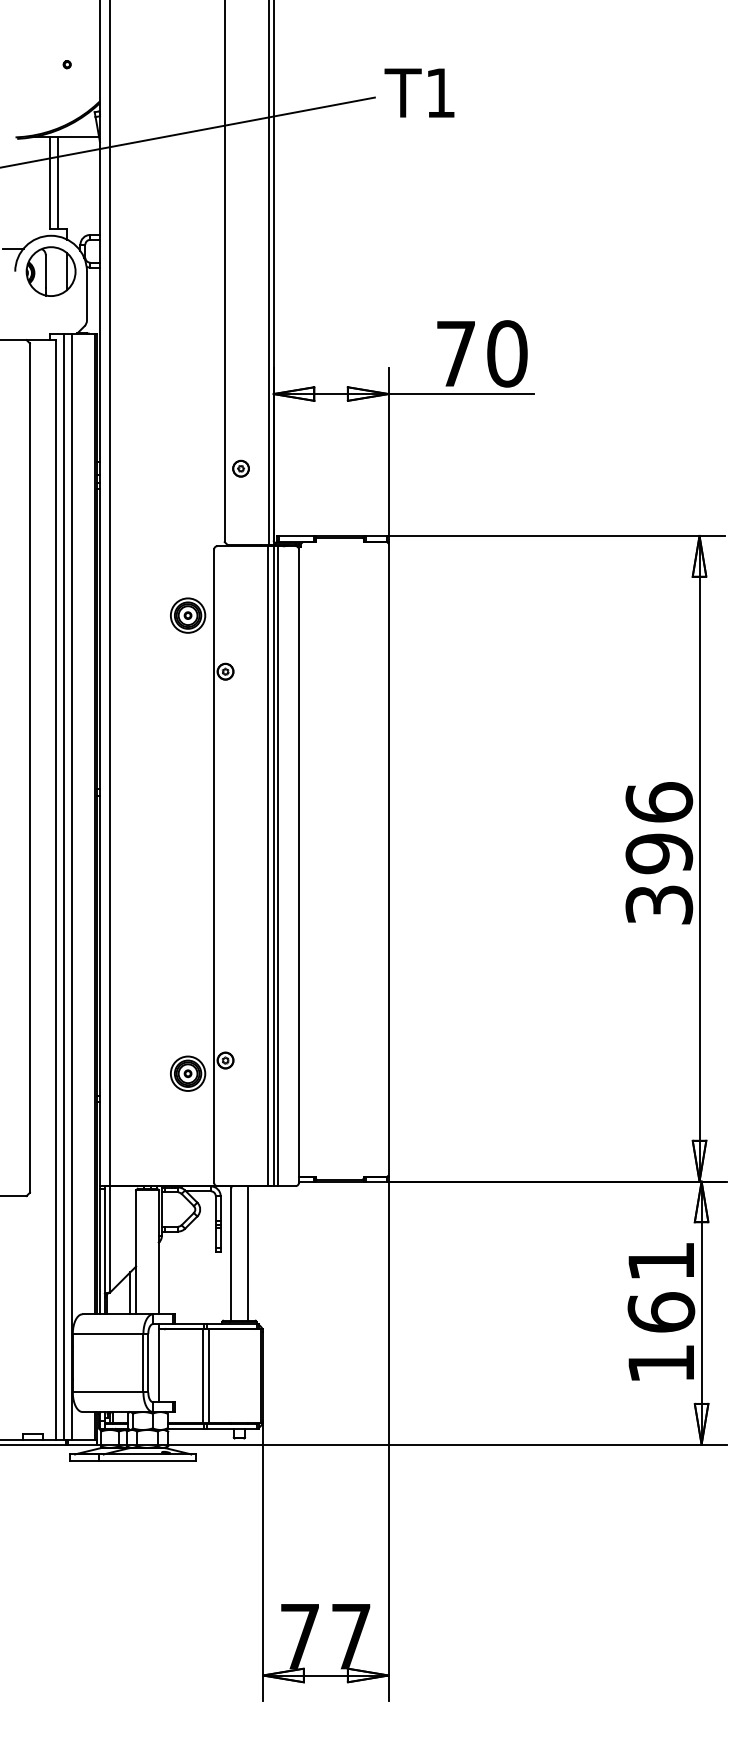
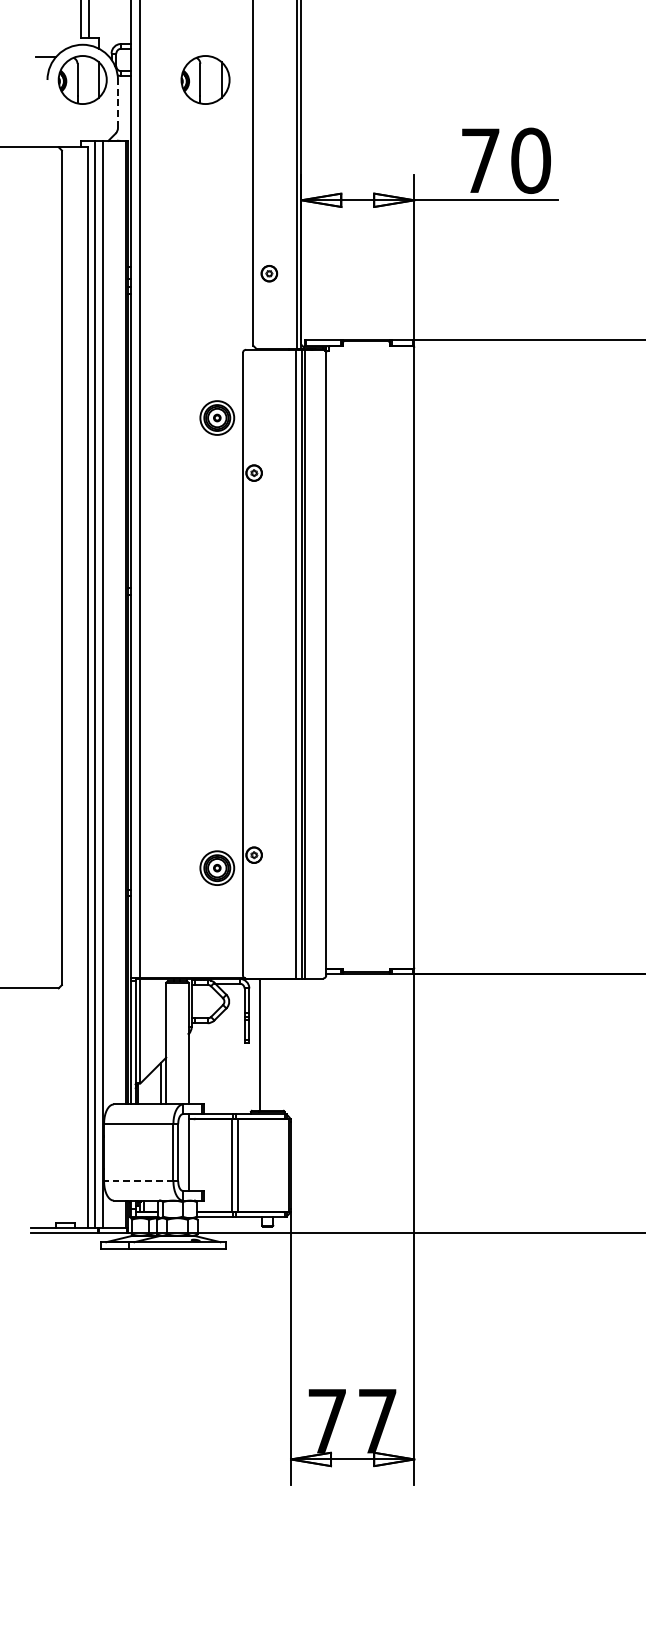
part: (175, 271) -> (204, 79), added
line: (86, 295) -> (117, 103), solid -> dashed
line: (247, 1253) -> (275, 1044), removed
line: (107, 1392) -> (138, 1181), solid -> dashed

